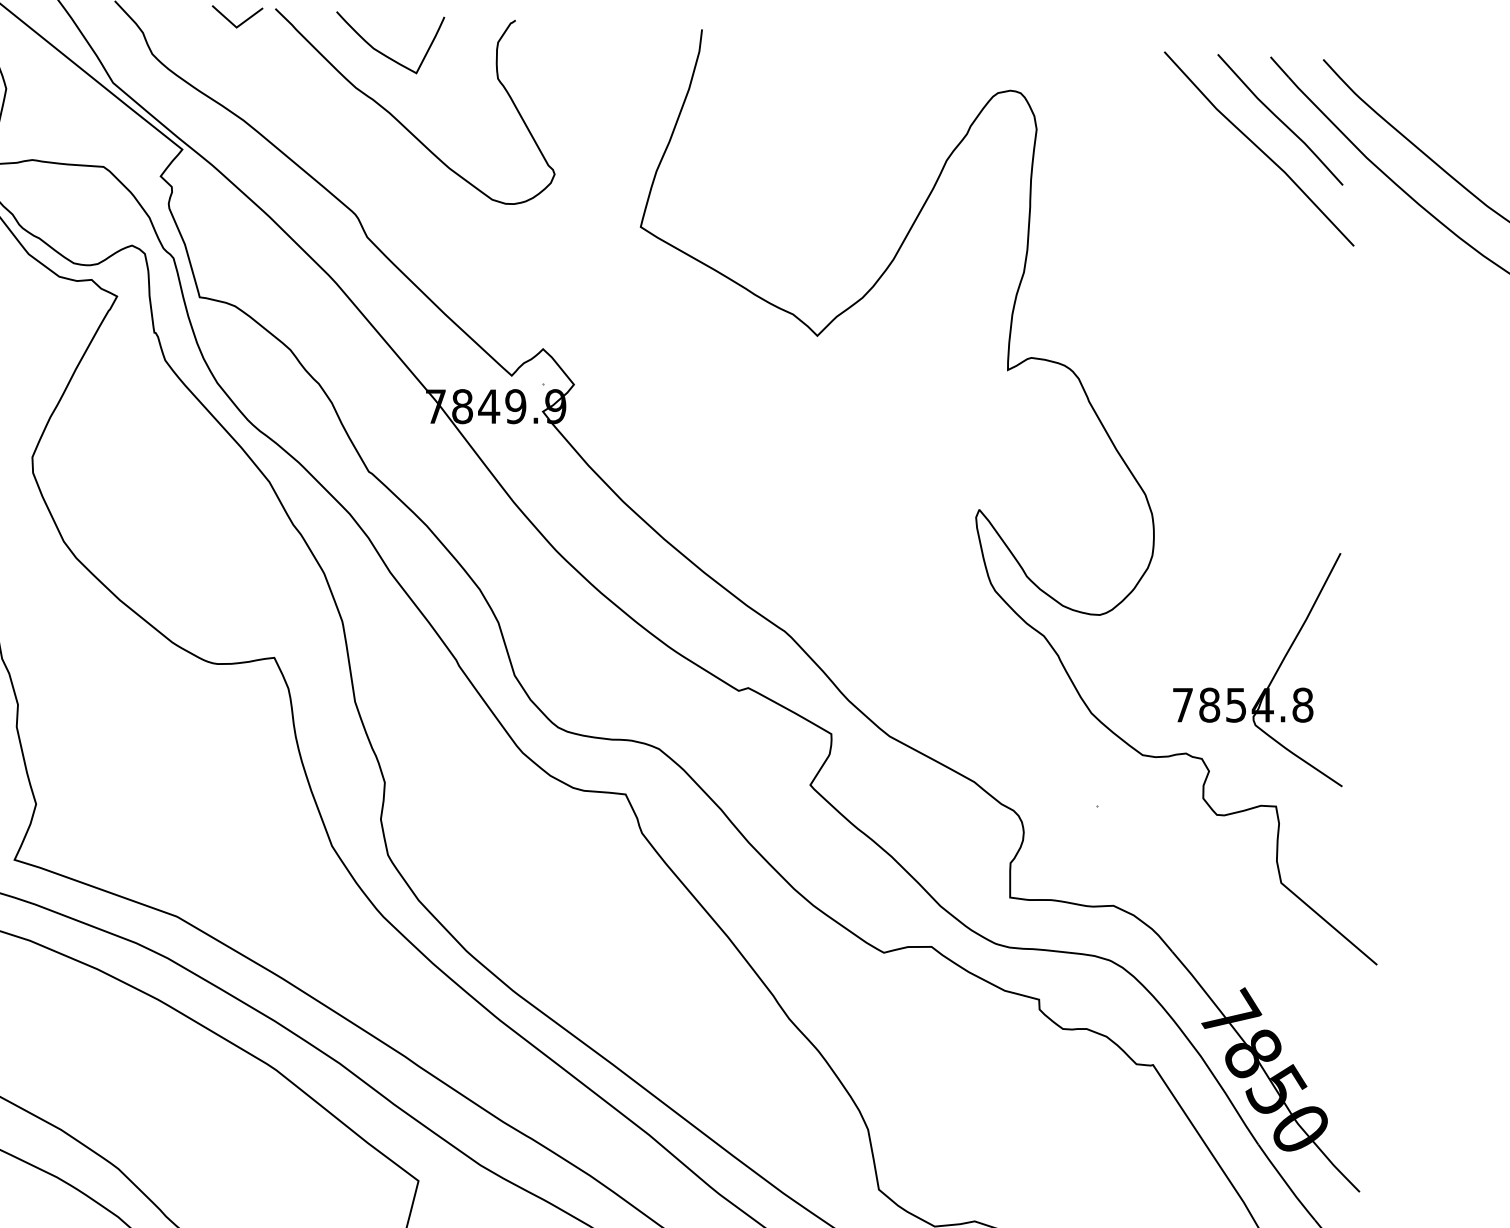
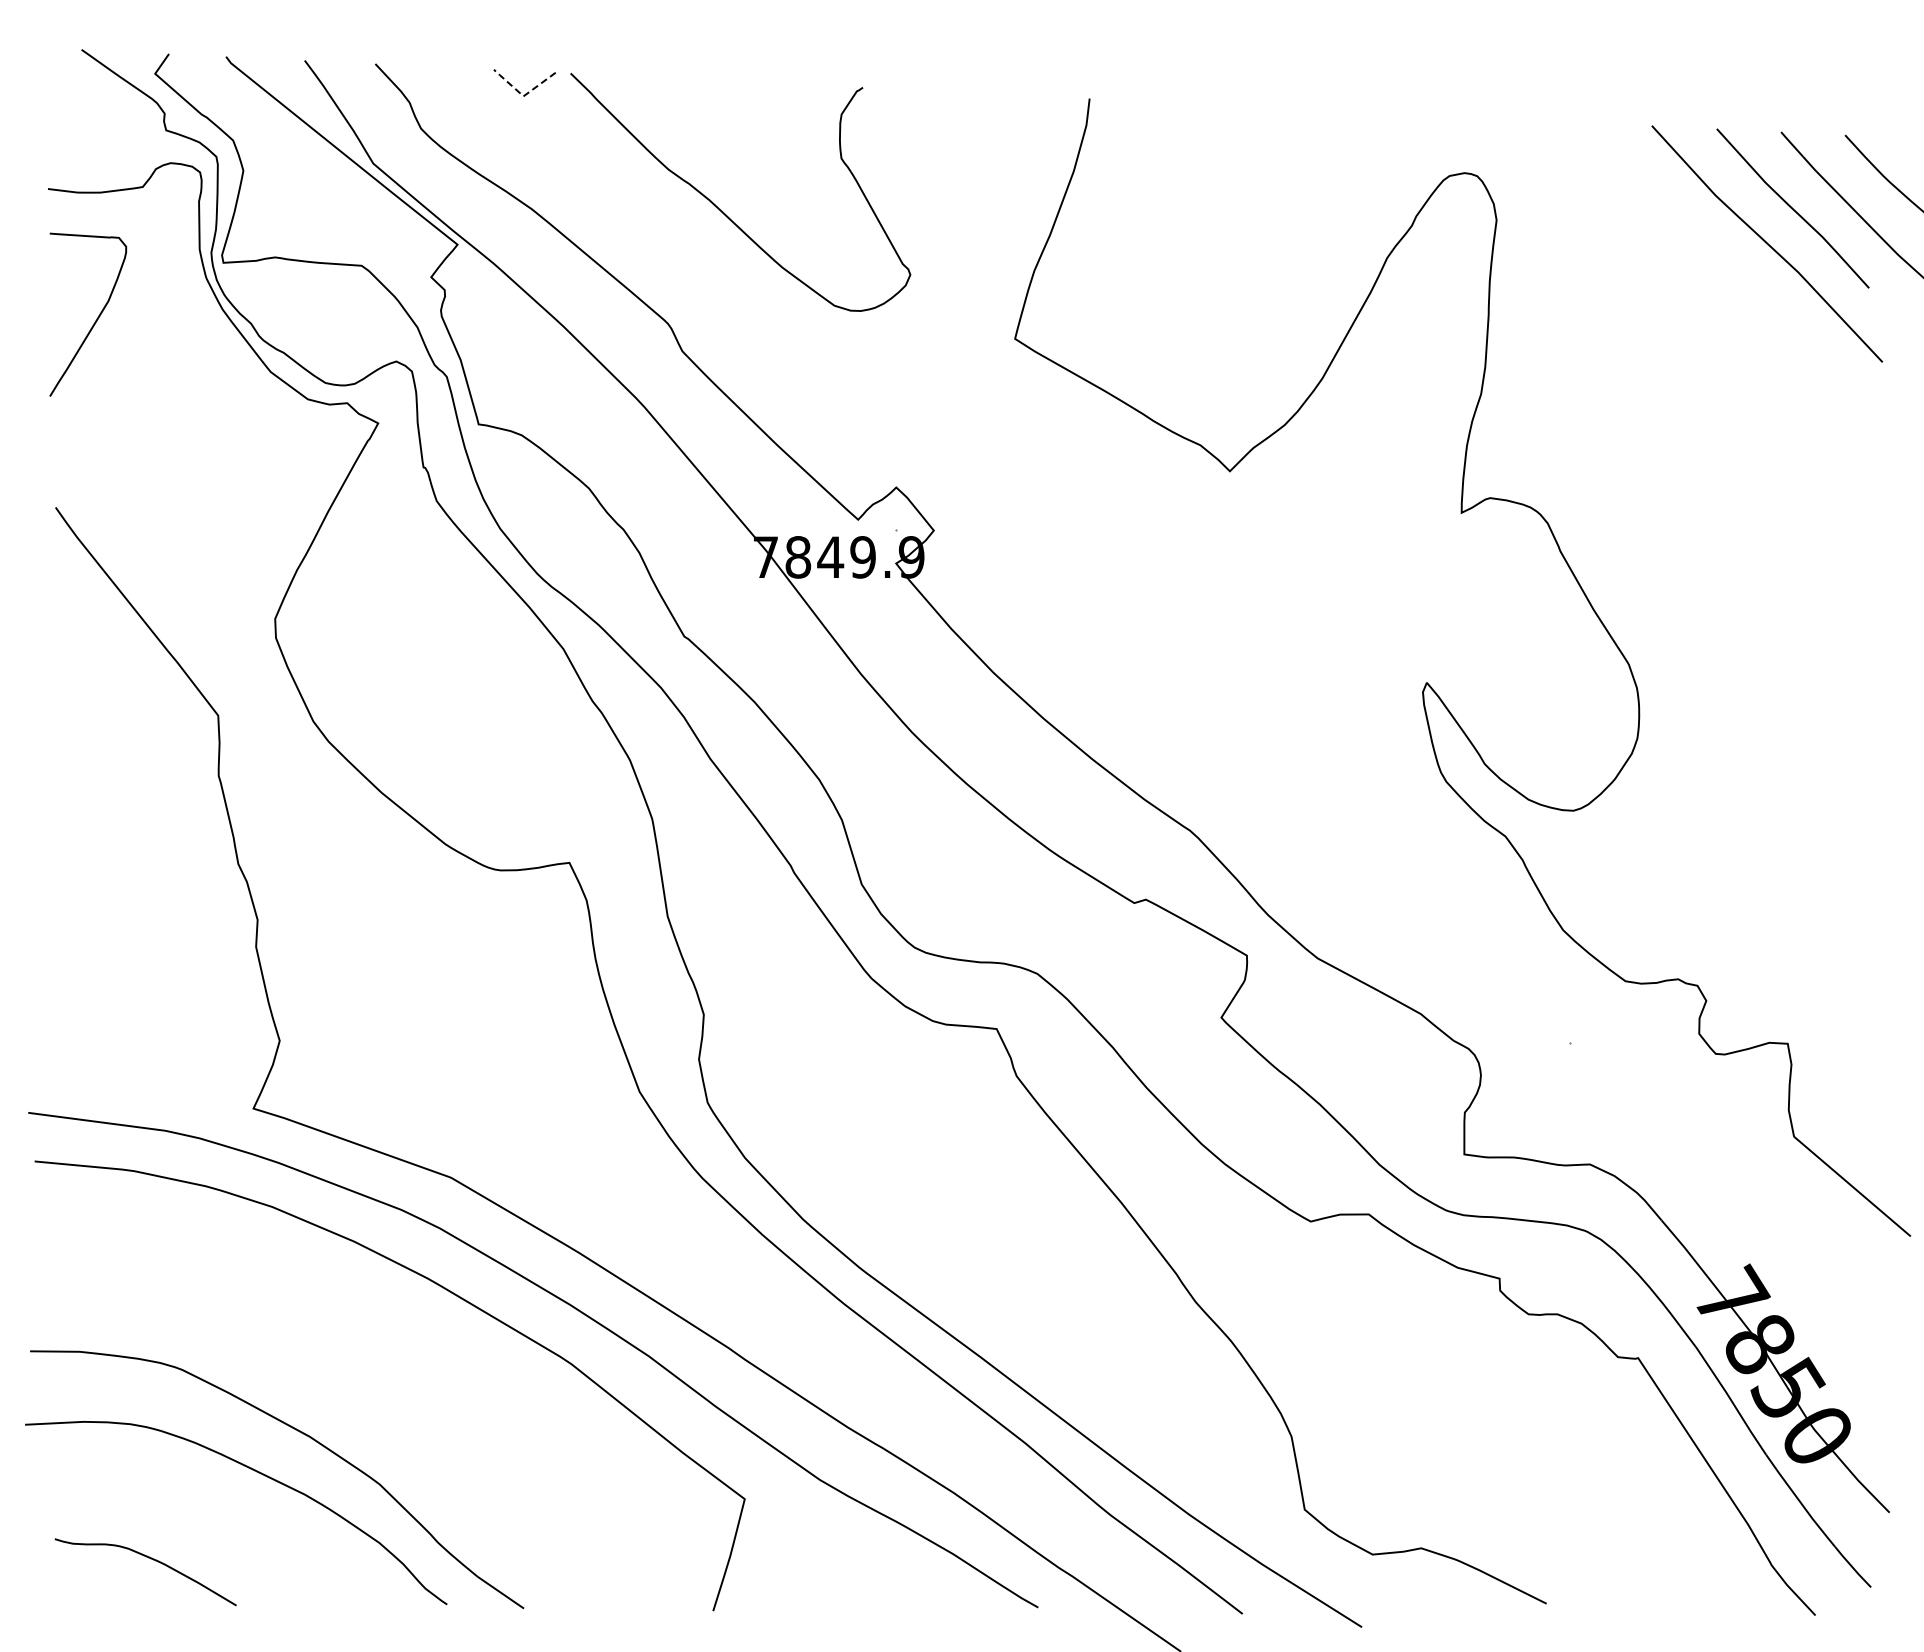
line: (235, 26) -> (522, 95), solid -> dashed
curve: (384, 54) -> (703, 128), removed
part: (1271, 678) -> (1782, 888), removed

